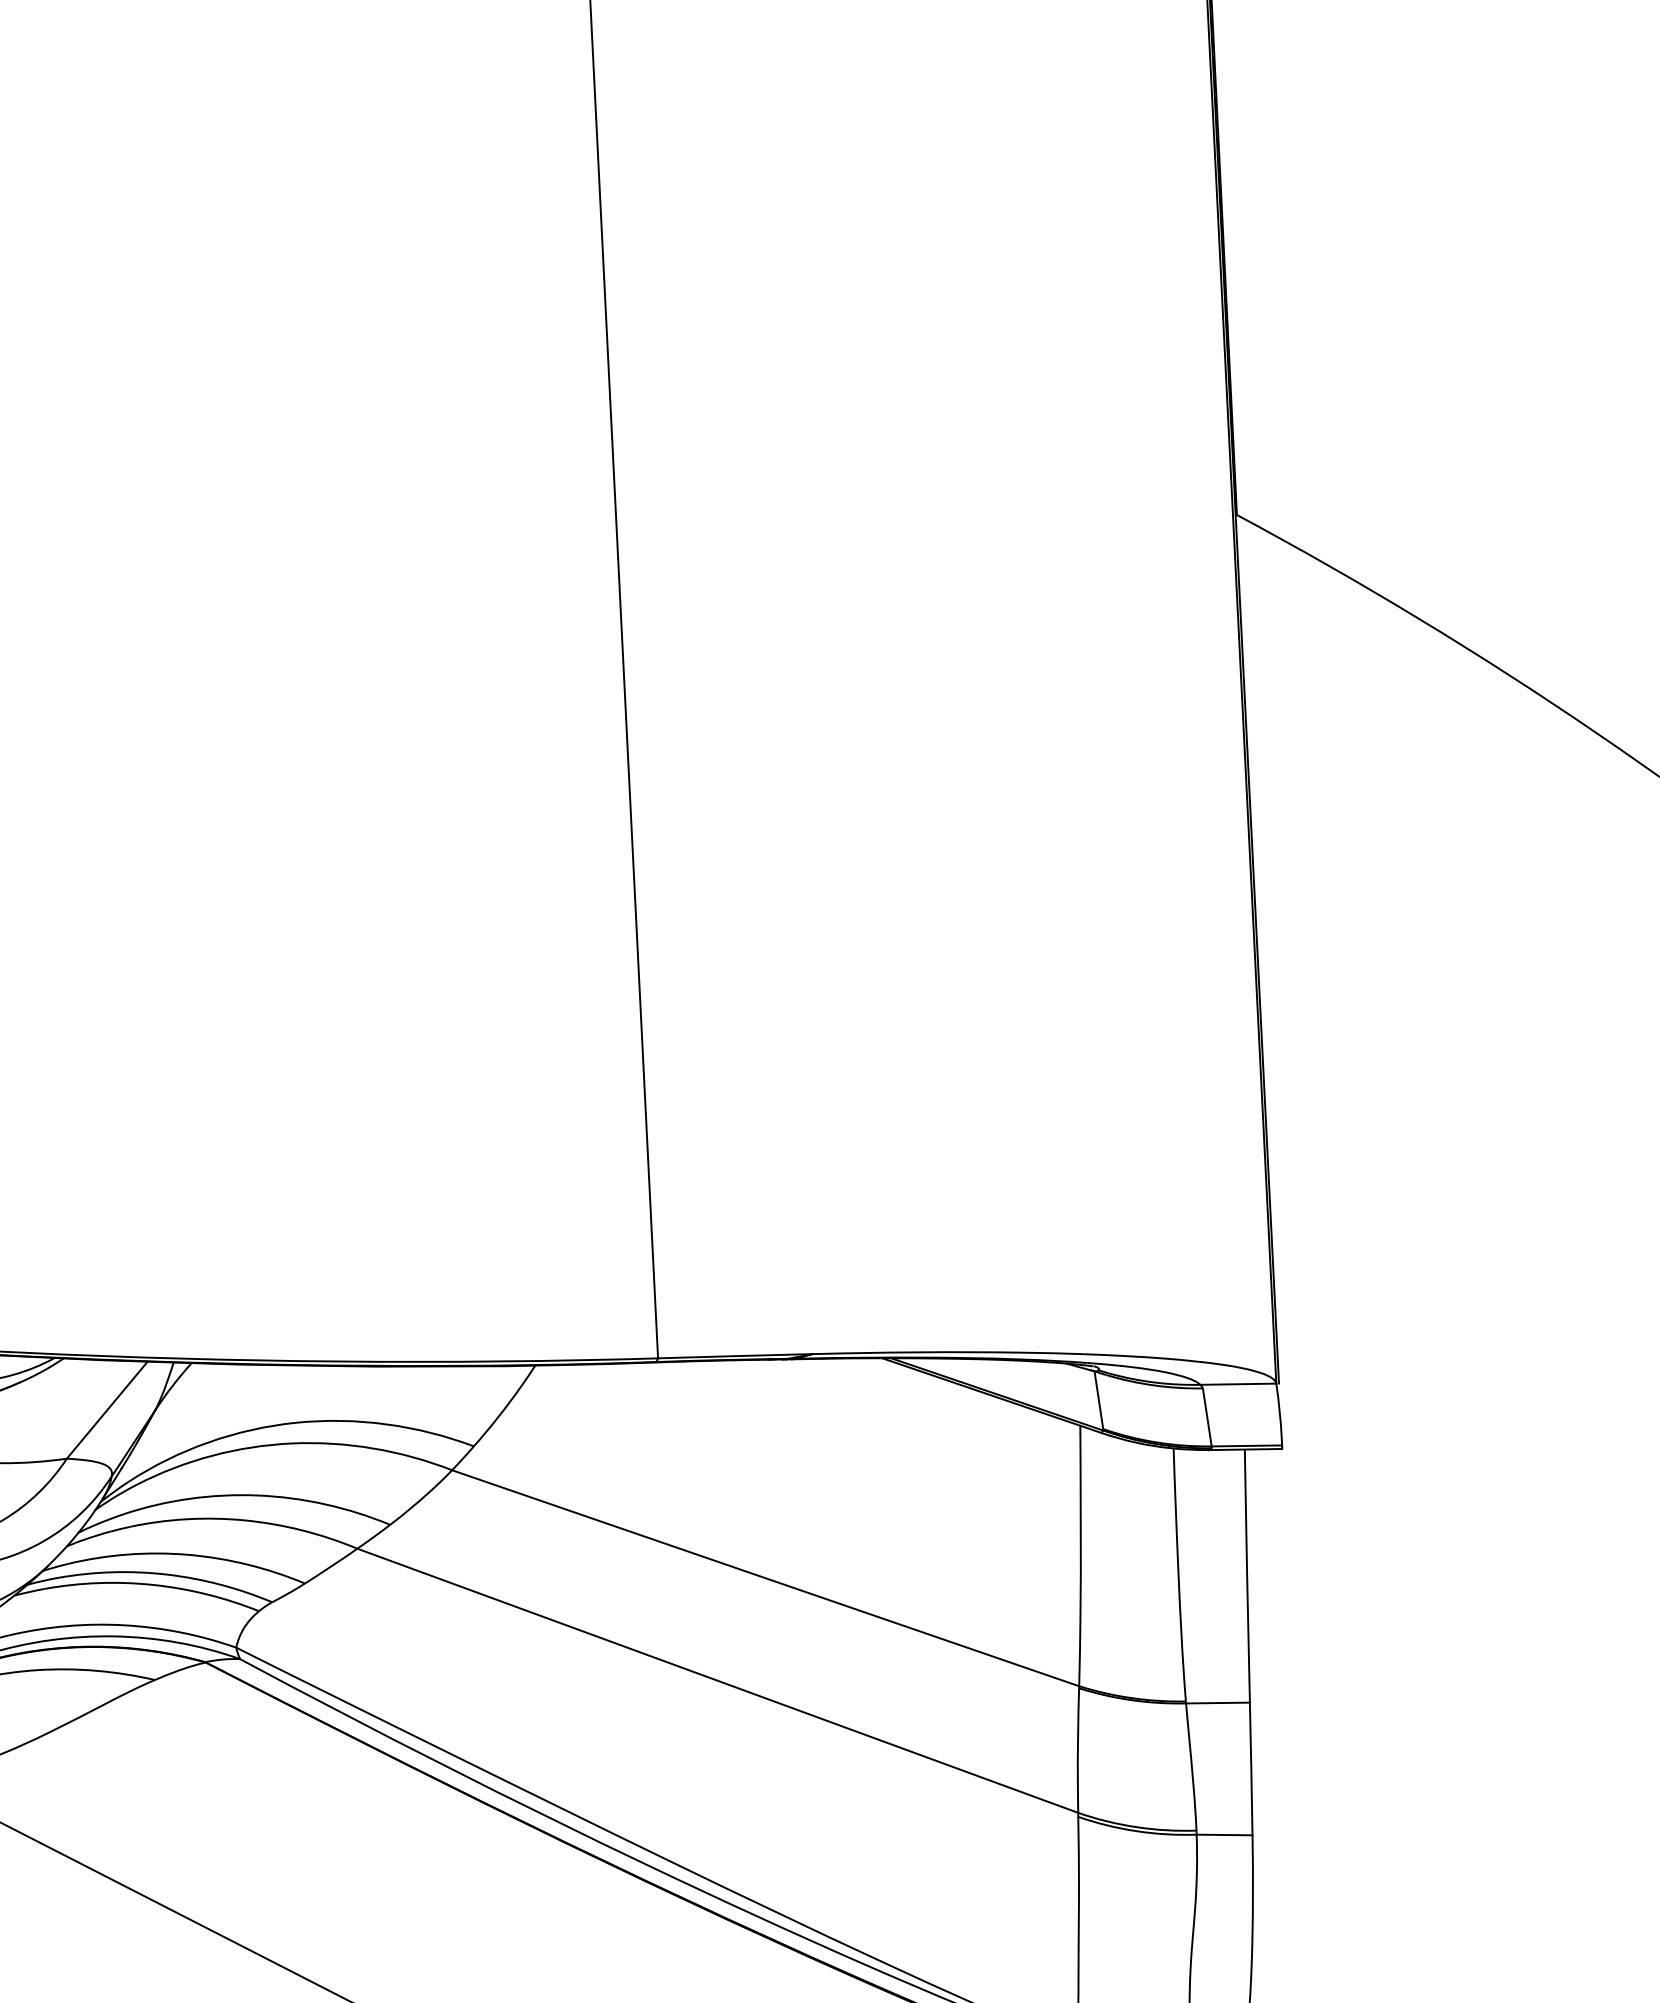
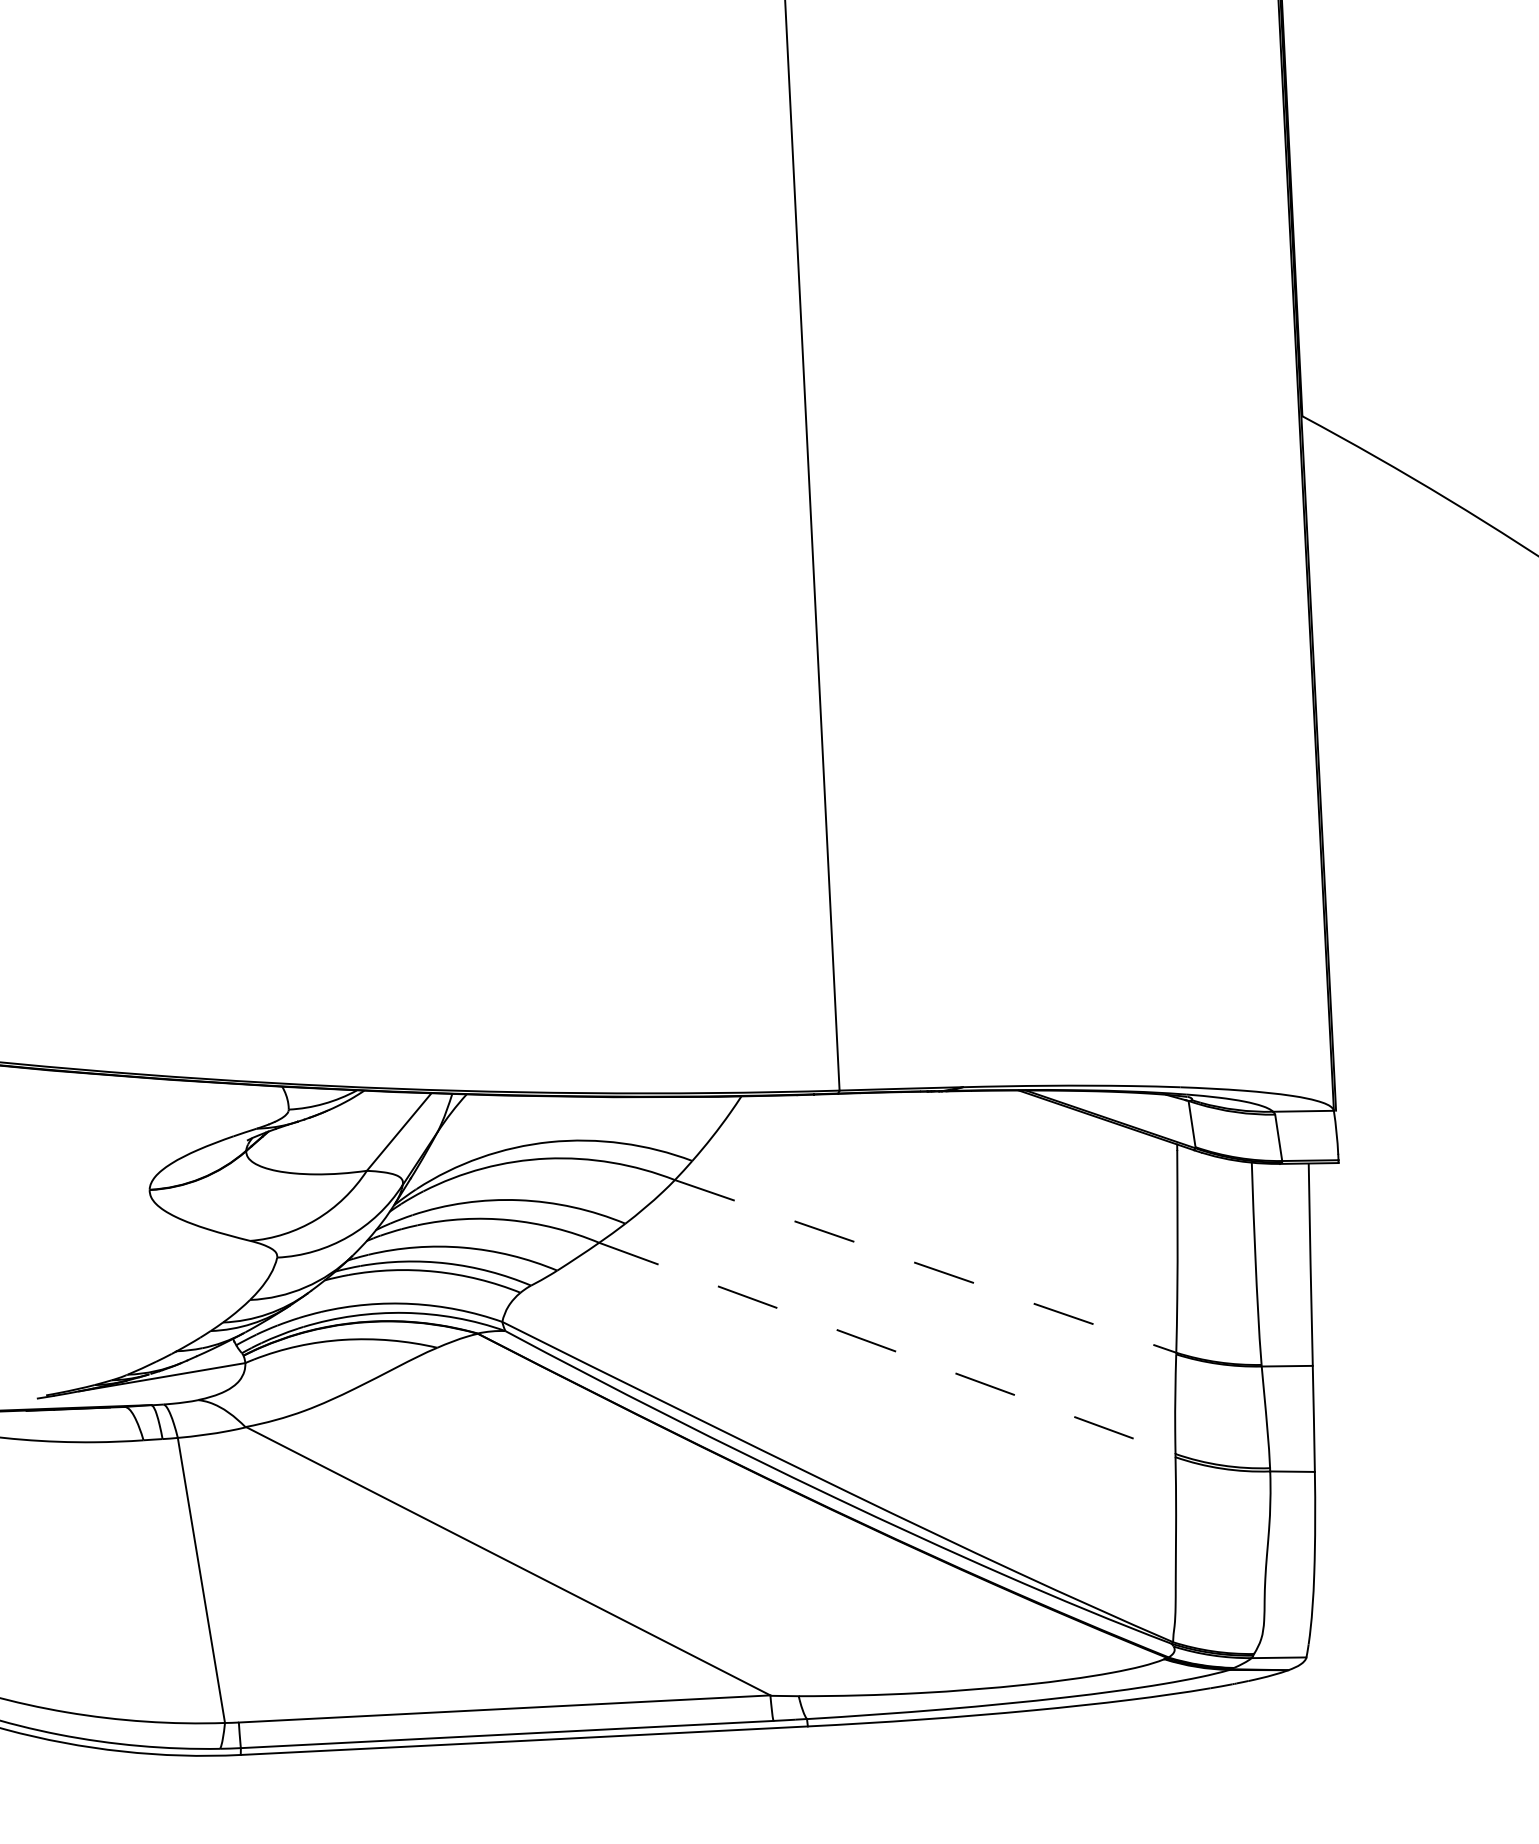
line: (766, 1578) -> (926, 1266), solid -> dashed
line: (717, 1680) -> (887, 1348), solid -> dashed

